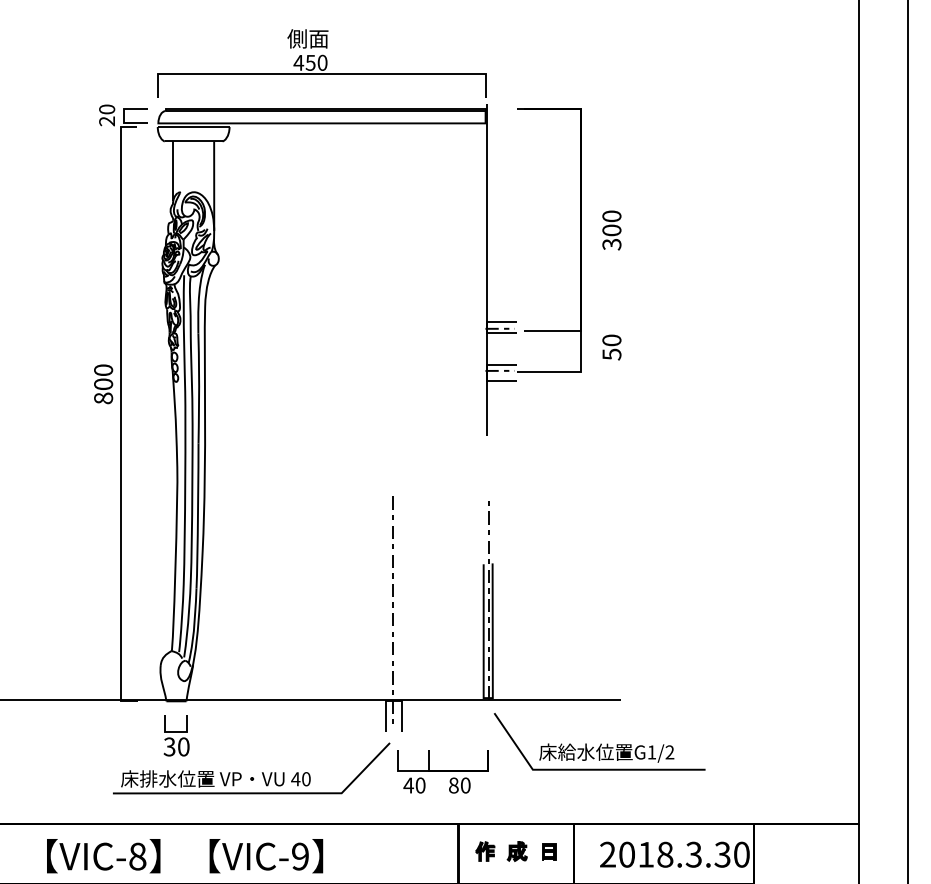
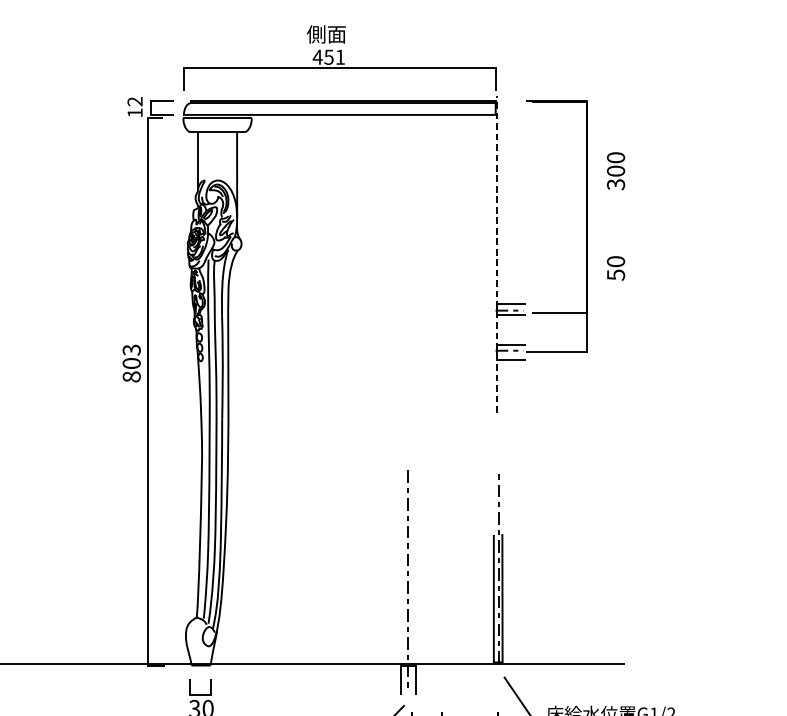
text: (322, 62) -> (340, 56), 450 -> 451
text: (107, 115) -> (135, 107), 20 -> 12
text: (611, 230) -> (615, 171), moved
line: (486, 269) -> (496, 254), solid -> dashed
text: (611, 347) -> (615, 268), moved
text: (103, 370) -> (131, 350), 800 -> 803

